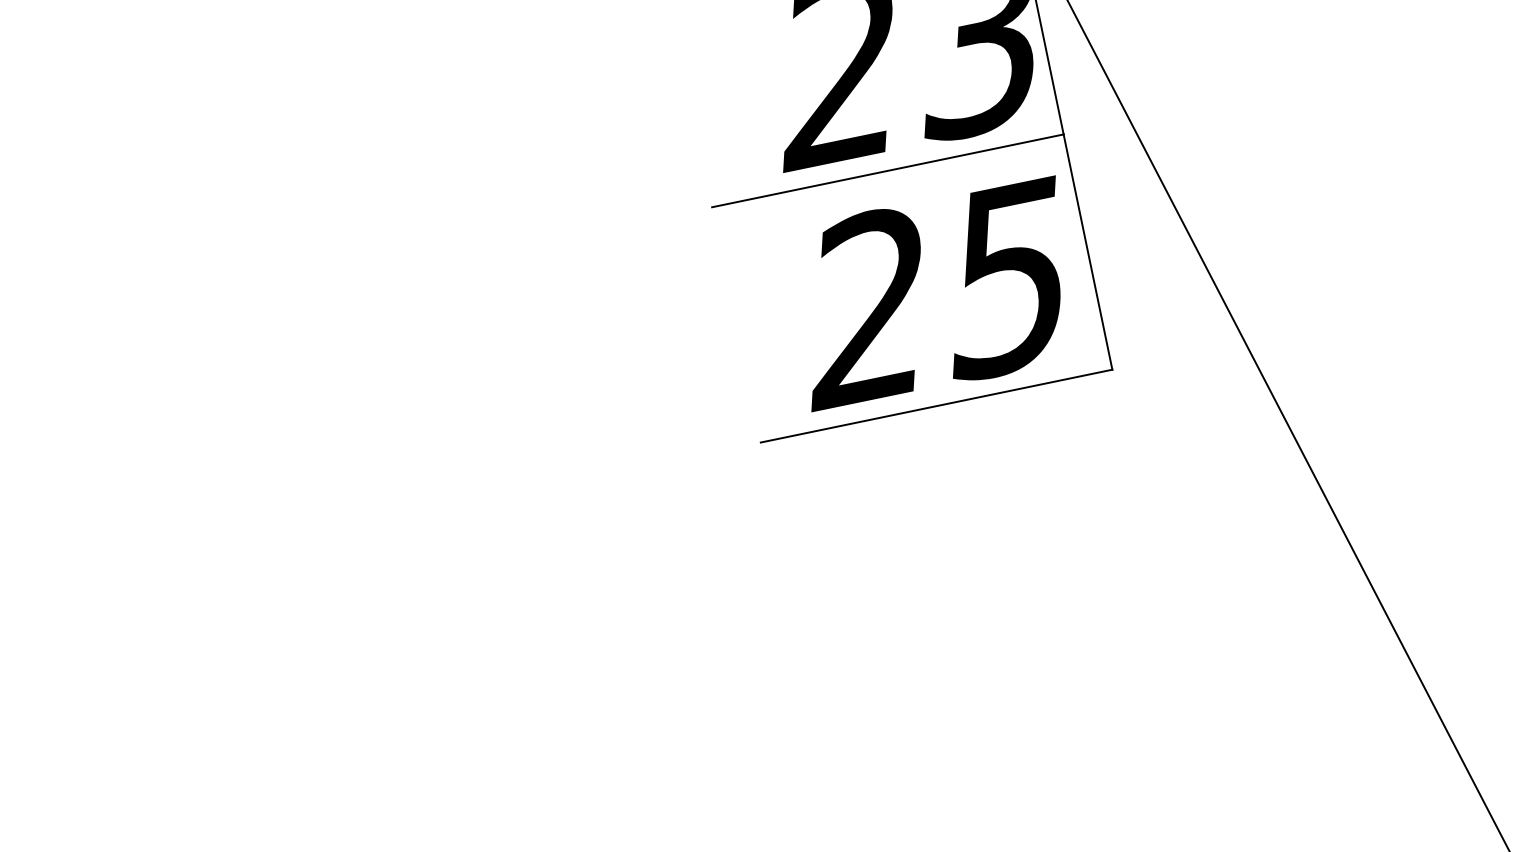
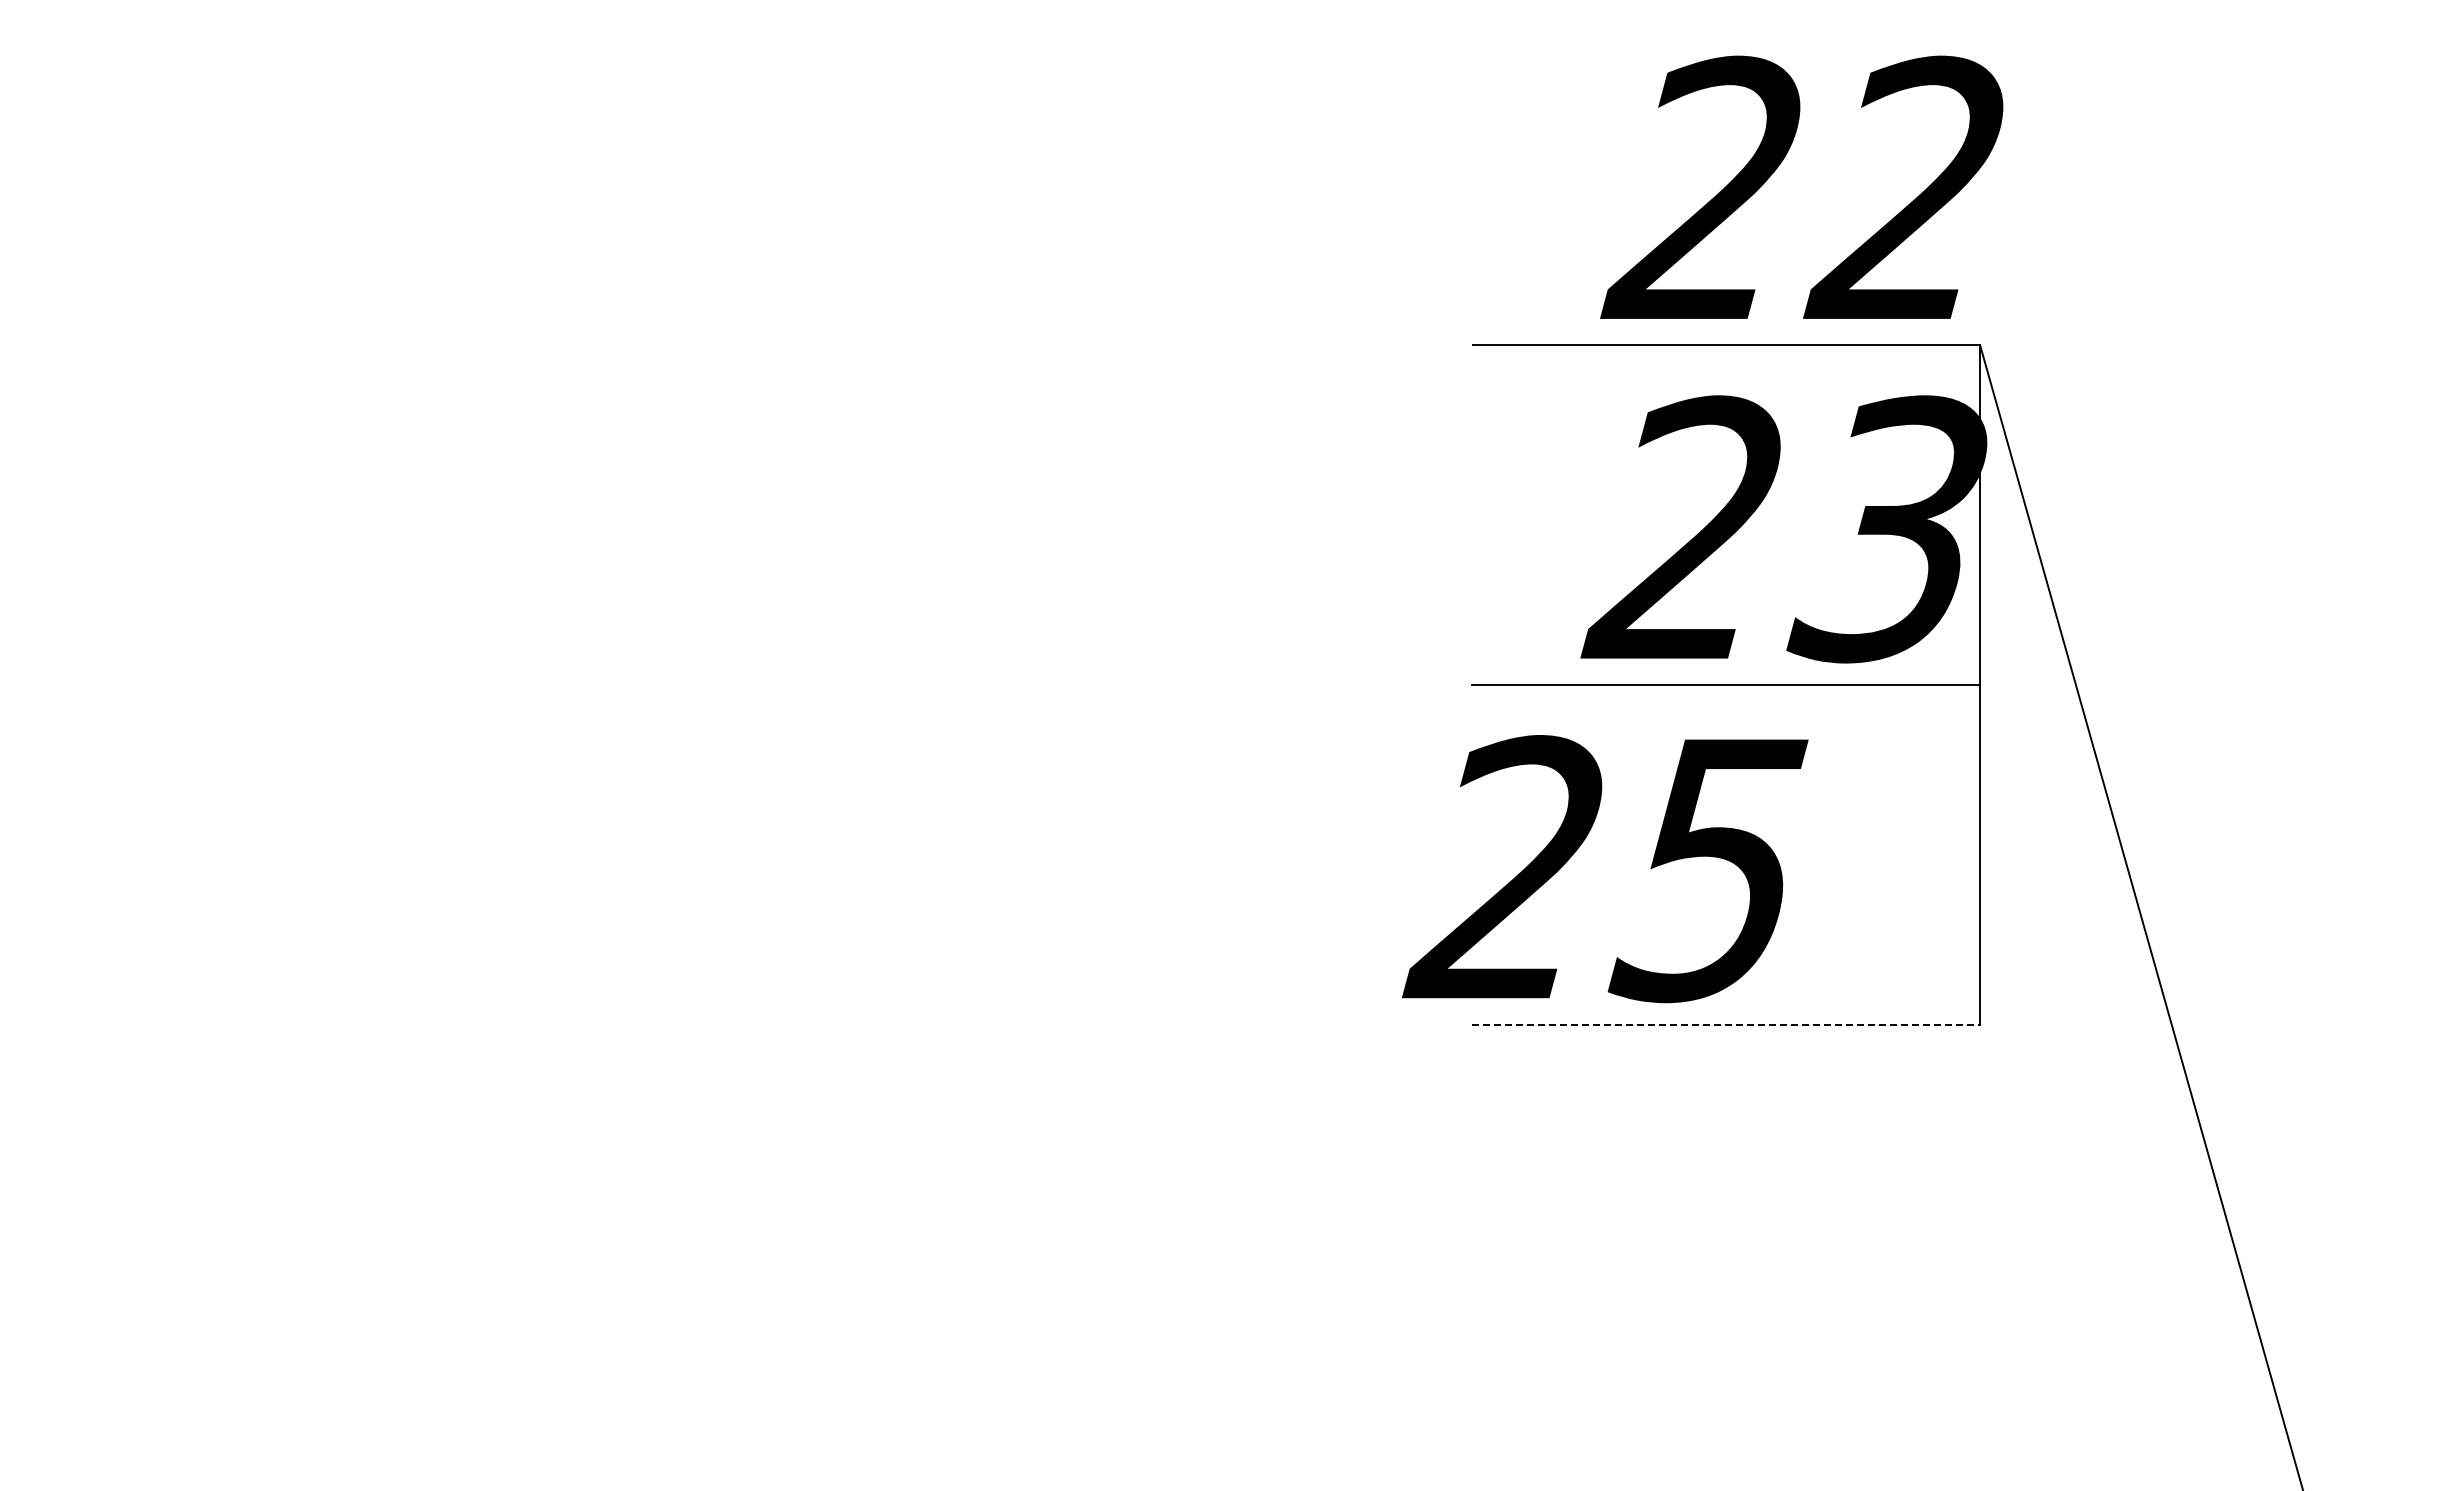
text: (933, 294) -> (1605, 869), moved
line: (936, 406) -> (1726, 1025), solid -> dashed

